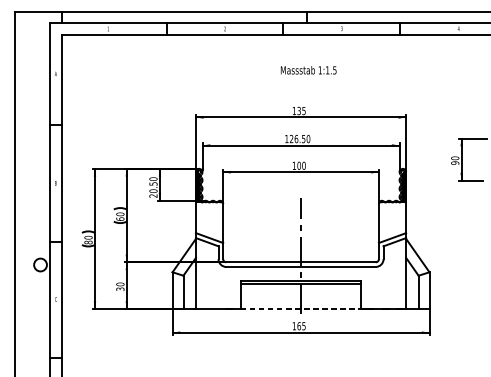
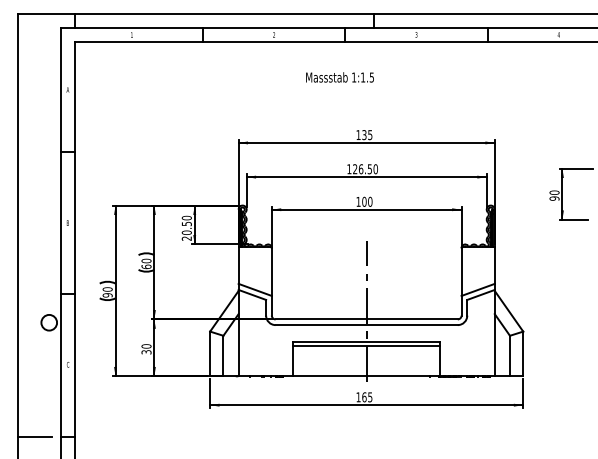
text: (308, 70) -> (339, 77), moved
text: (88, 242) -> (107, 295), 80 -> 90
line: (300, 309) -> (366, 376), dashed -> solid
line: (28, 358) -> (34, 436), added

